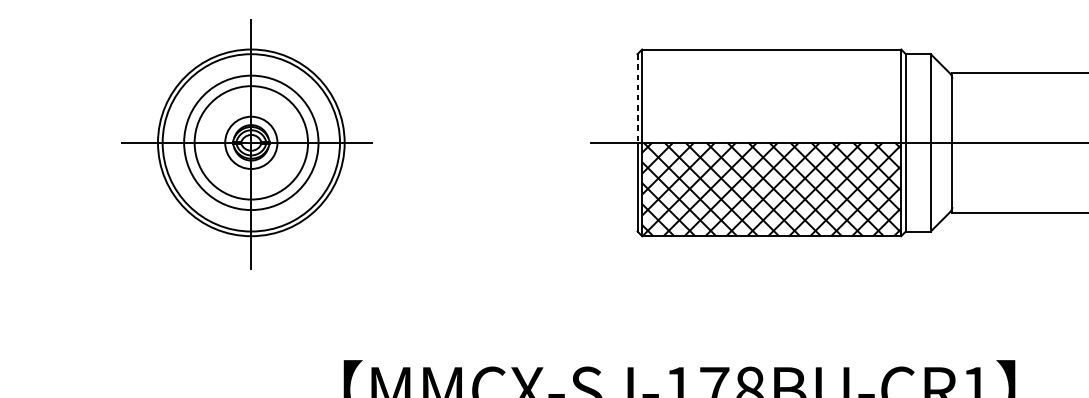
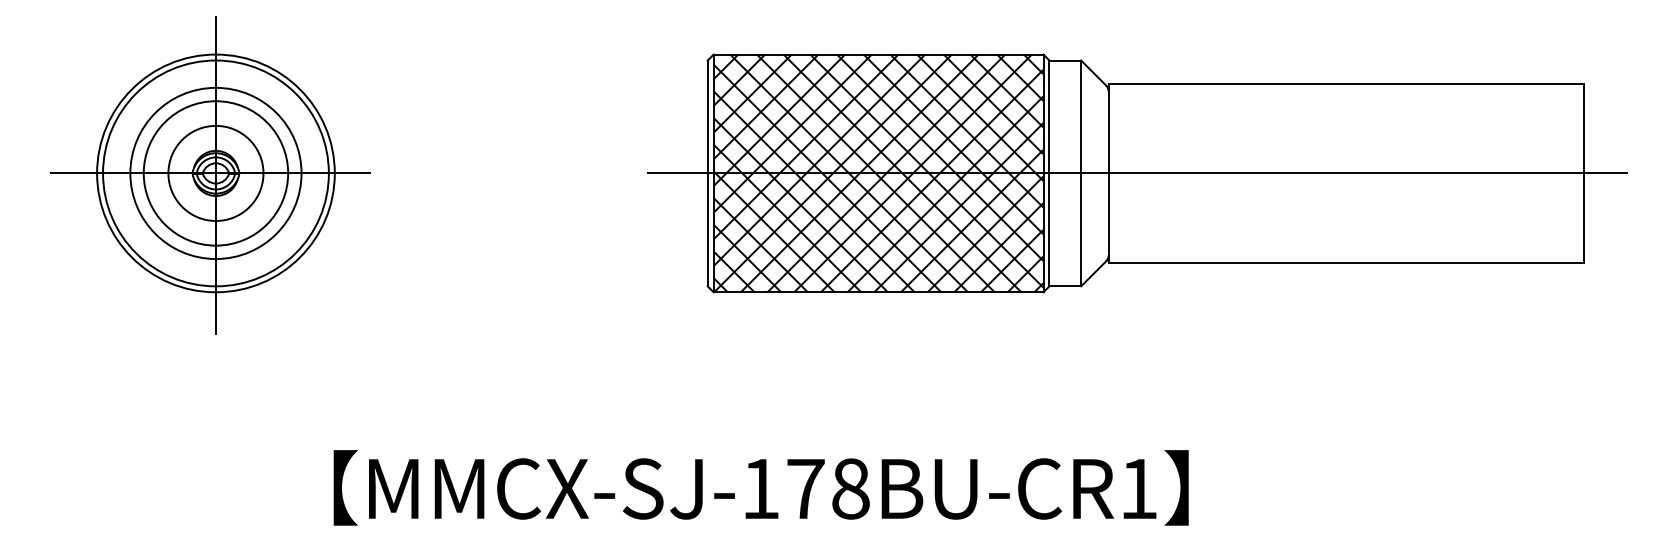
hatch: (771, 95) -> (878, 113), added
line: (637, 98) -> (707, 117), dashed -> solid
circle: (250, 142) -> (215, 172), size x1.43

